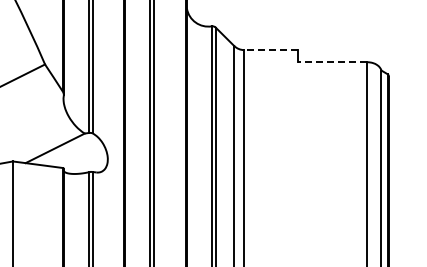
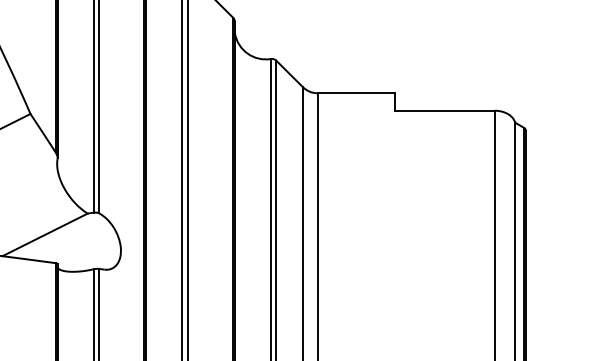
line: (271, 50) -> (356, 93), dashed -> solid
line: (332, 62) -> (444, 111), dashed -> solid

